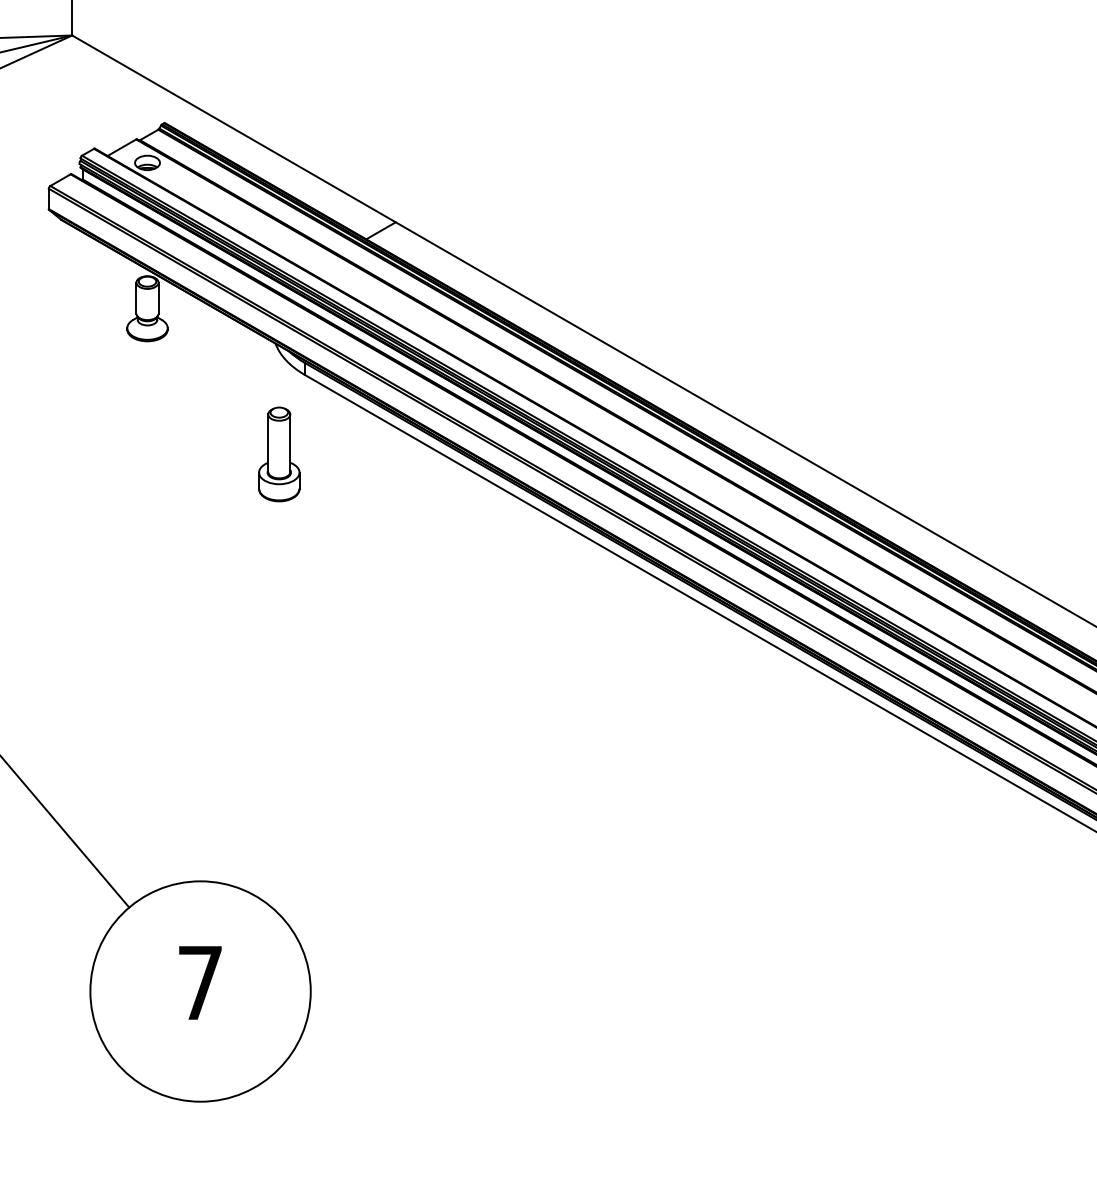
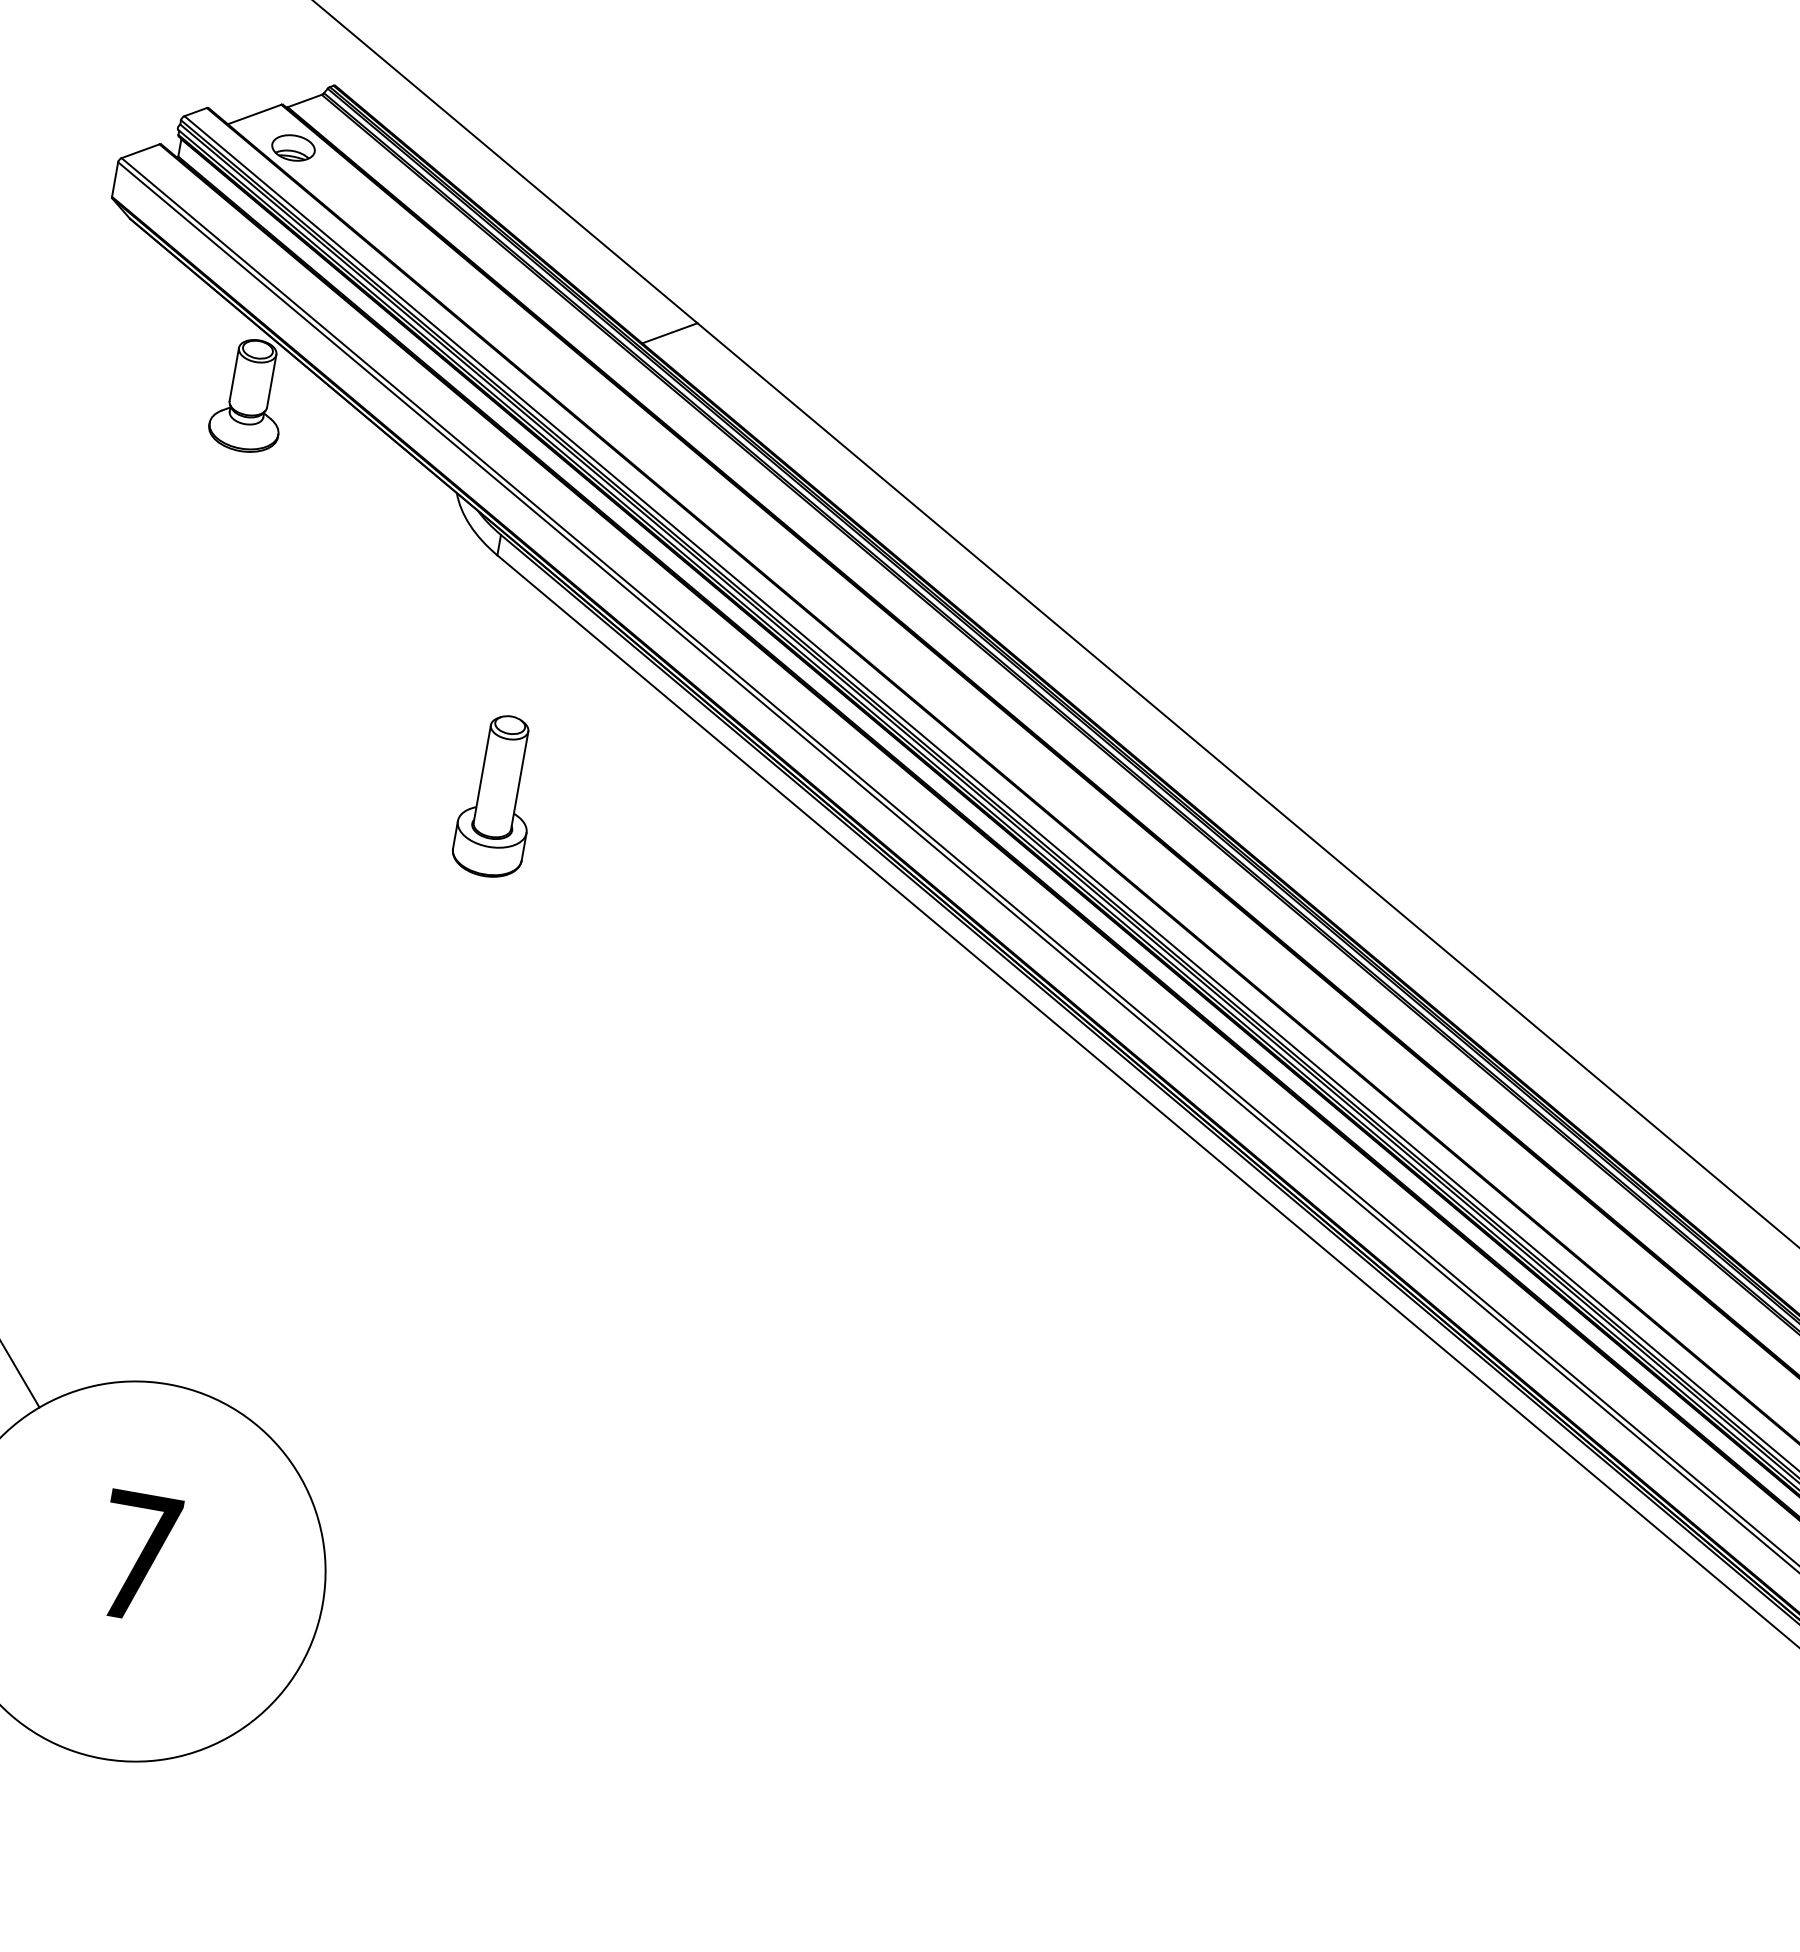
part: (279, 454) -> (497, 796), moved

